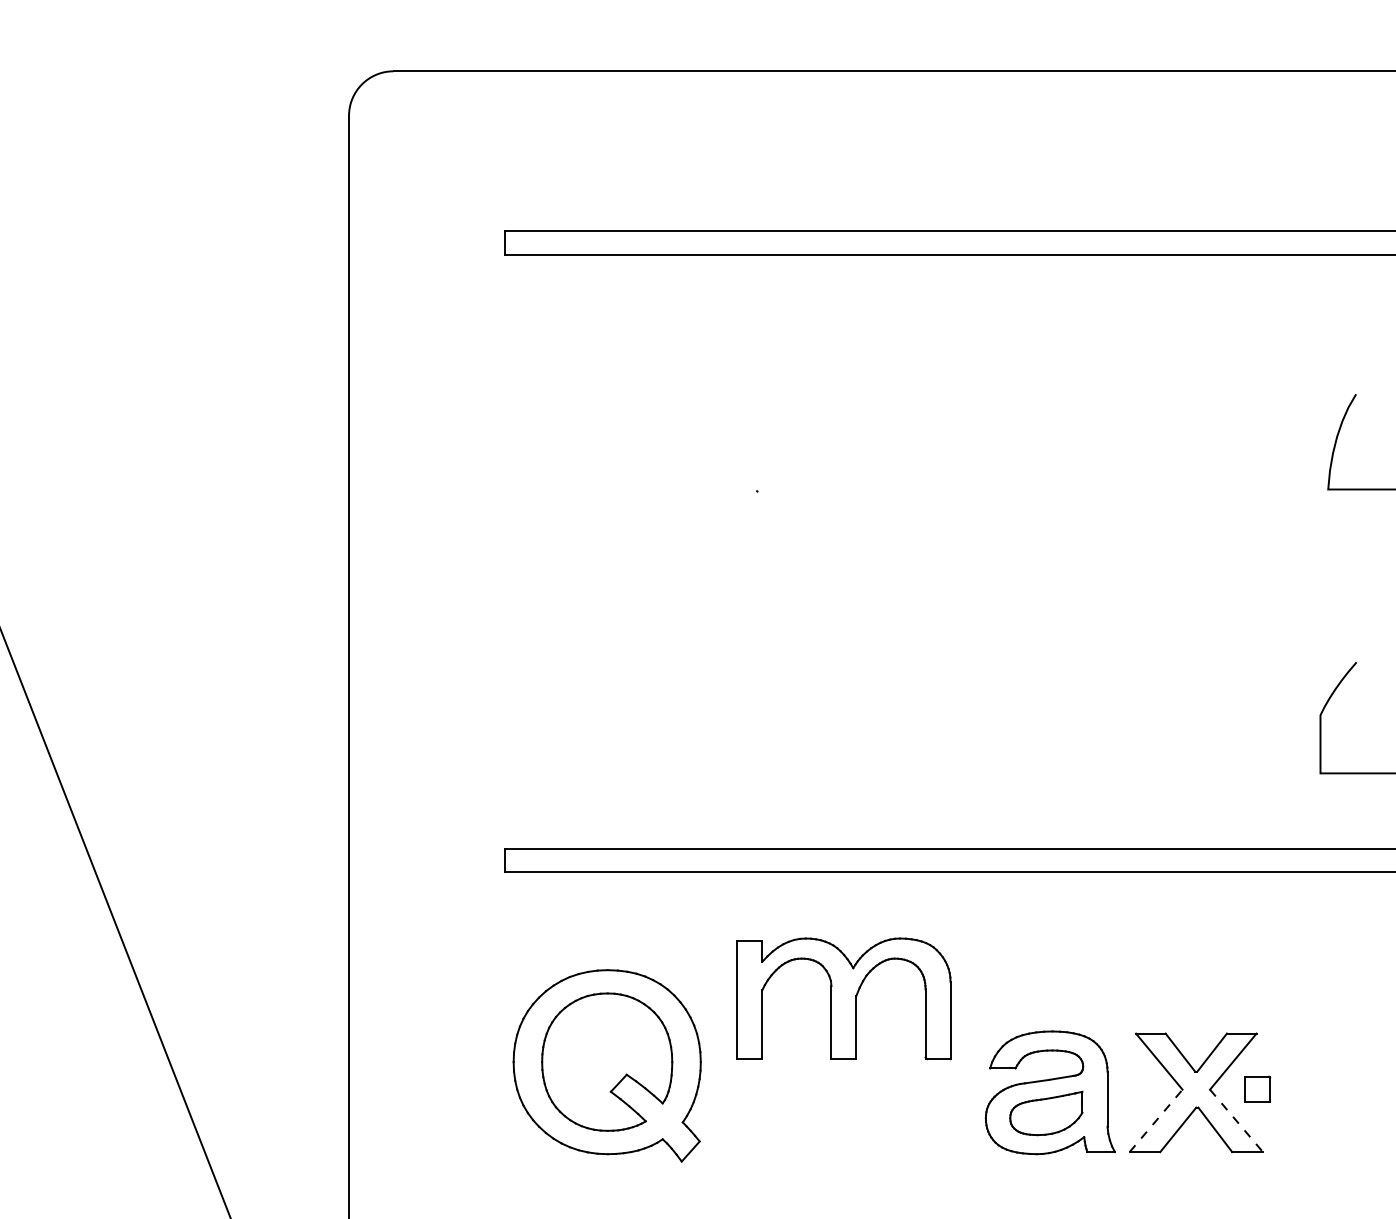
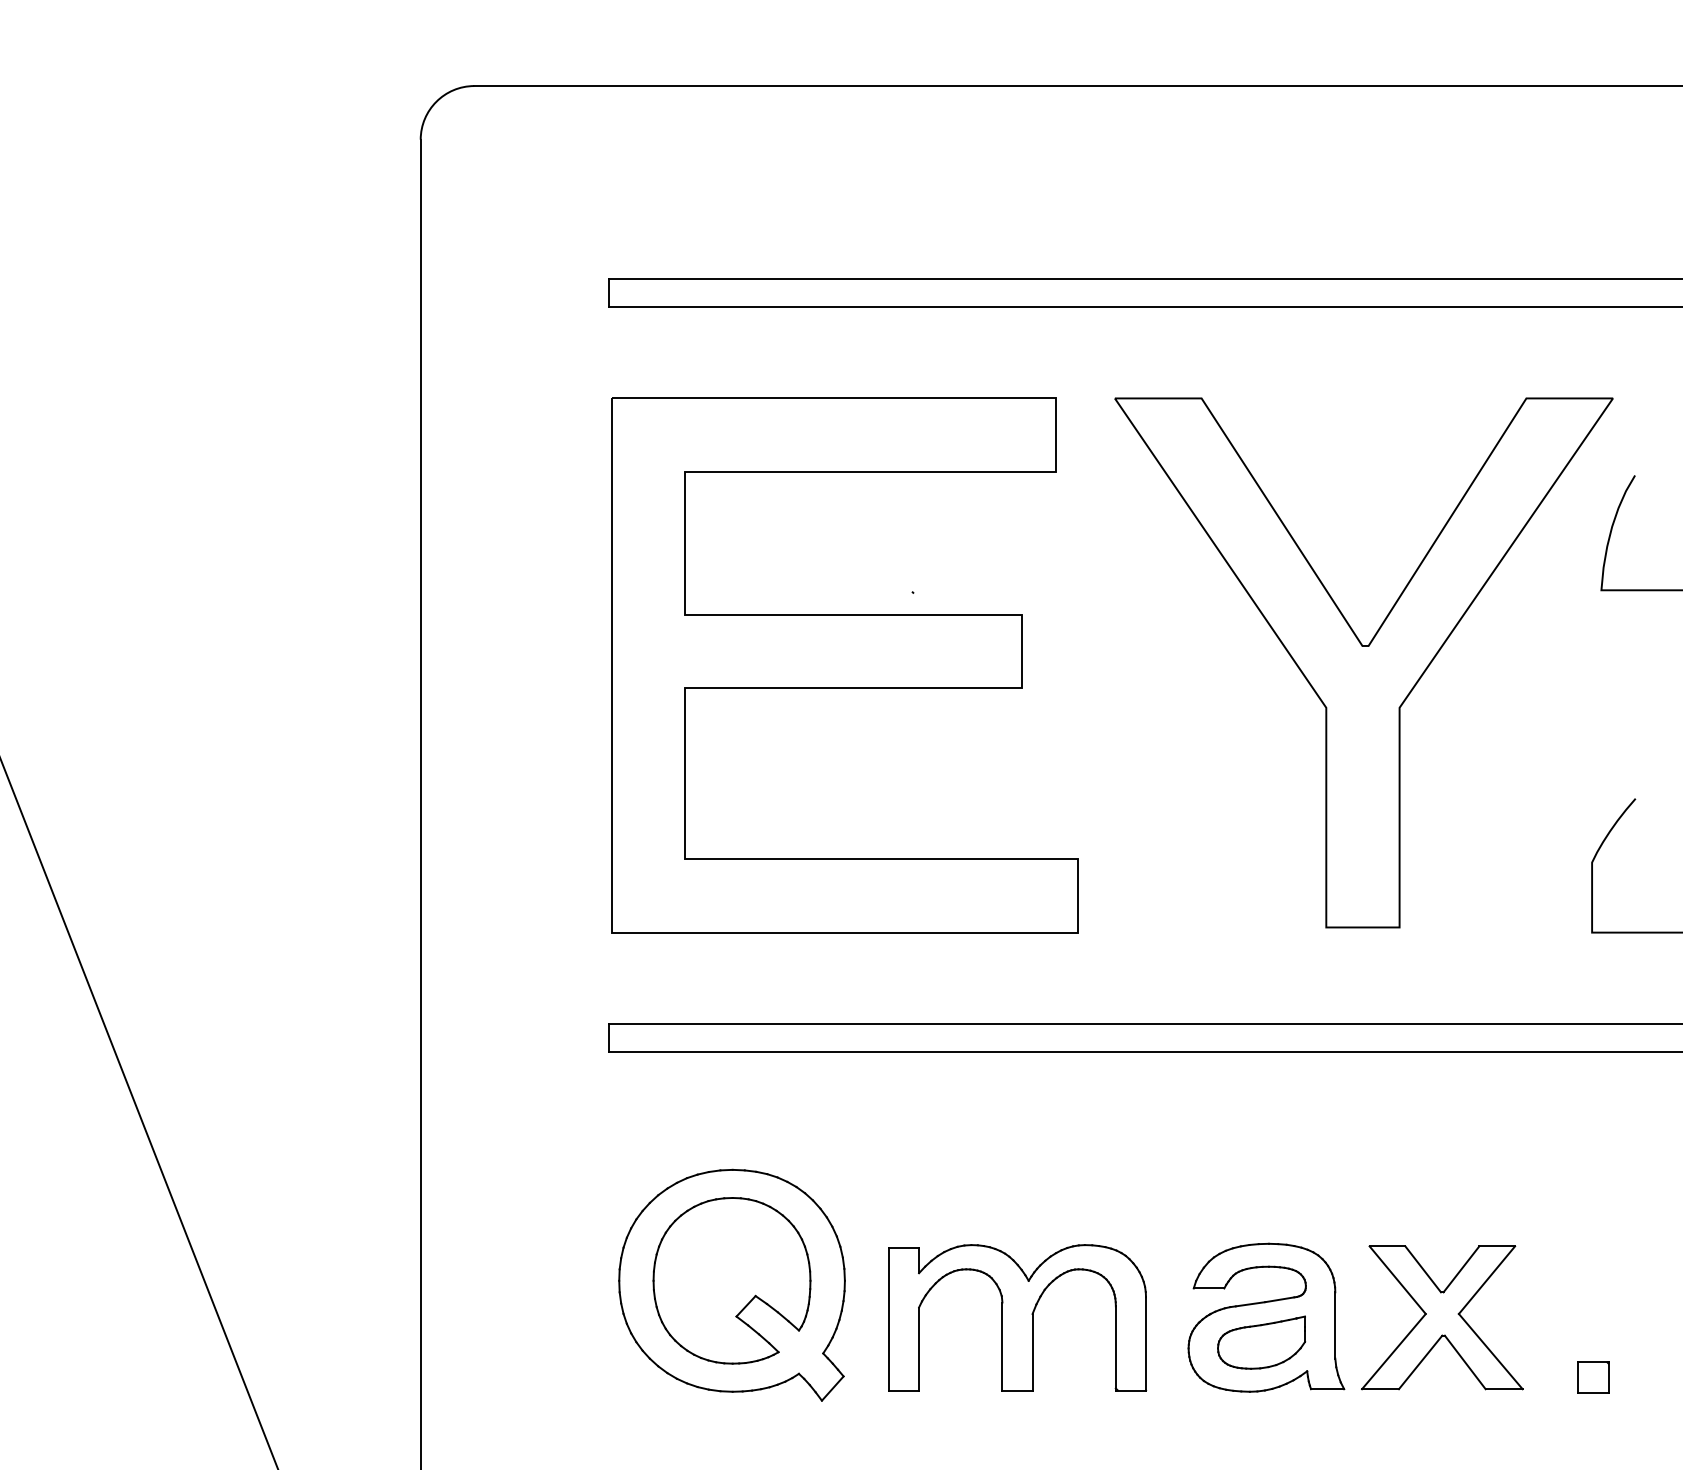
part: (1131, 549) -> (1364, 662), added
part: (700, 551) -> (844, 665), added
part: (843, 998) -> (1016, 1317), moved
part: (1257, 1088) -> (1593, 1376), moved
line: (1156, 1120) -> (1394, 1351), dashed -> solid
line: (1236, 1120) -> (1490, 1351), dashed -> solid

